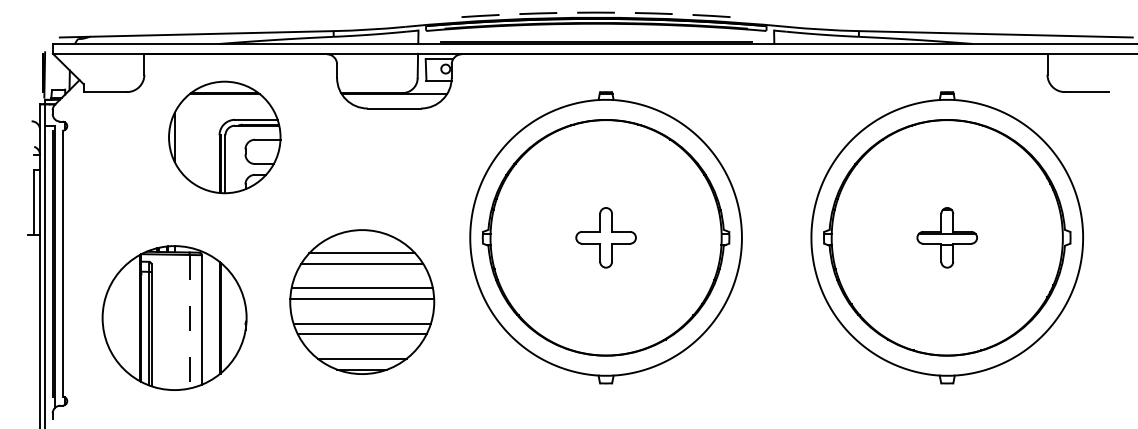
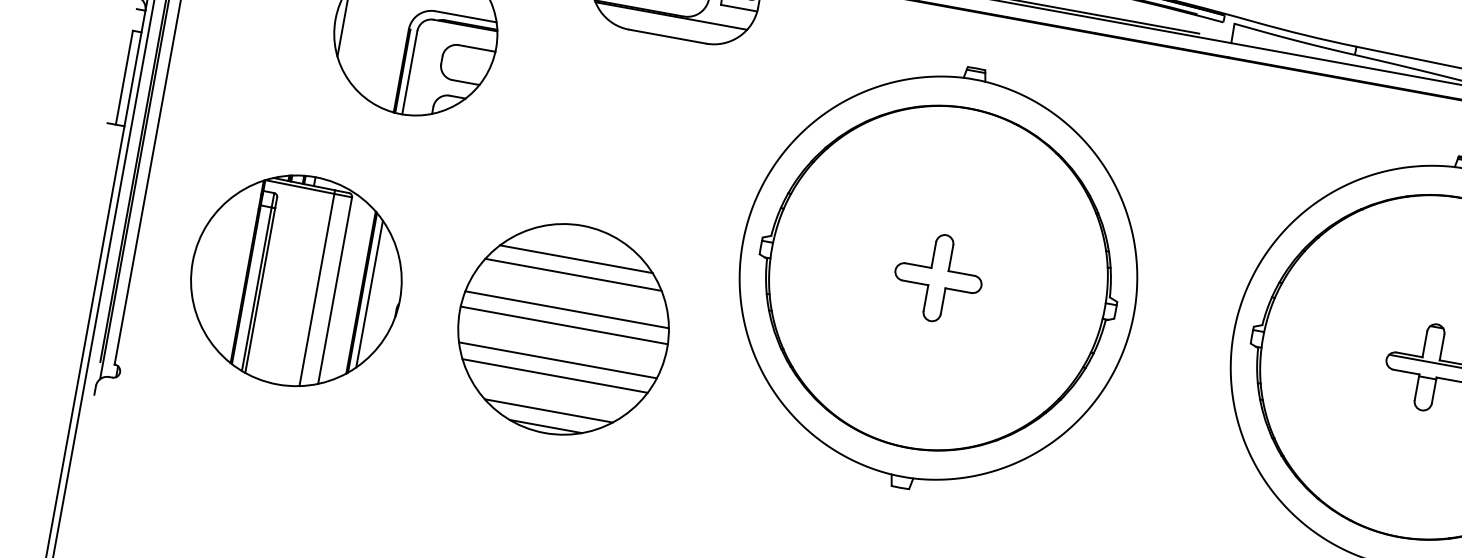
part: (362, 301) -> (564, 328), moved
line: (225, 318) -> (369, 294), added
line: (189, 321) -> (316, 289), dashed -> solid

